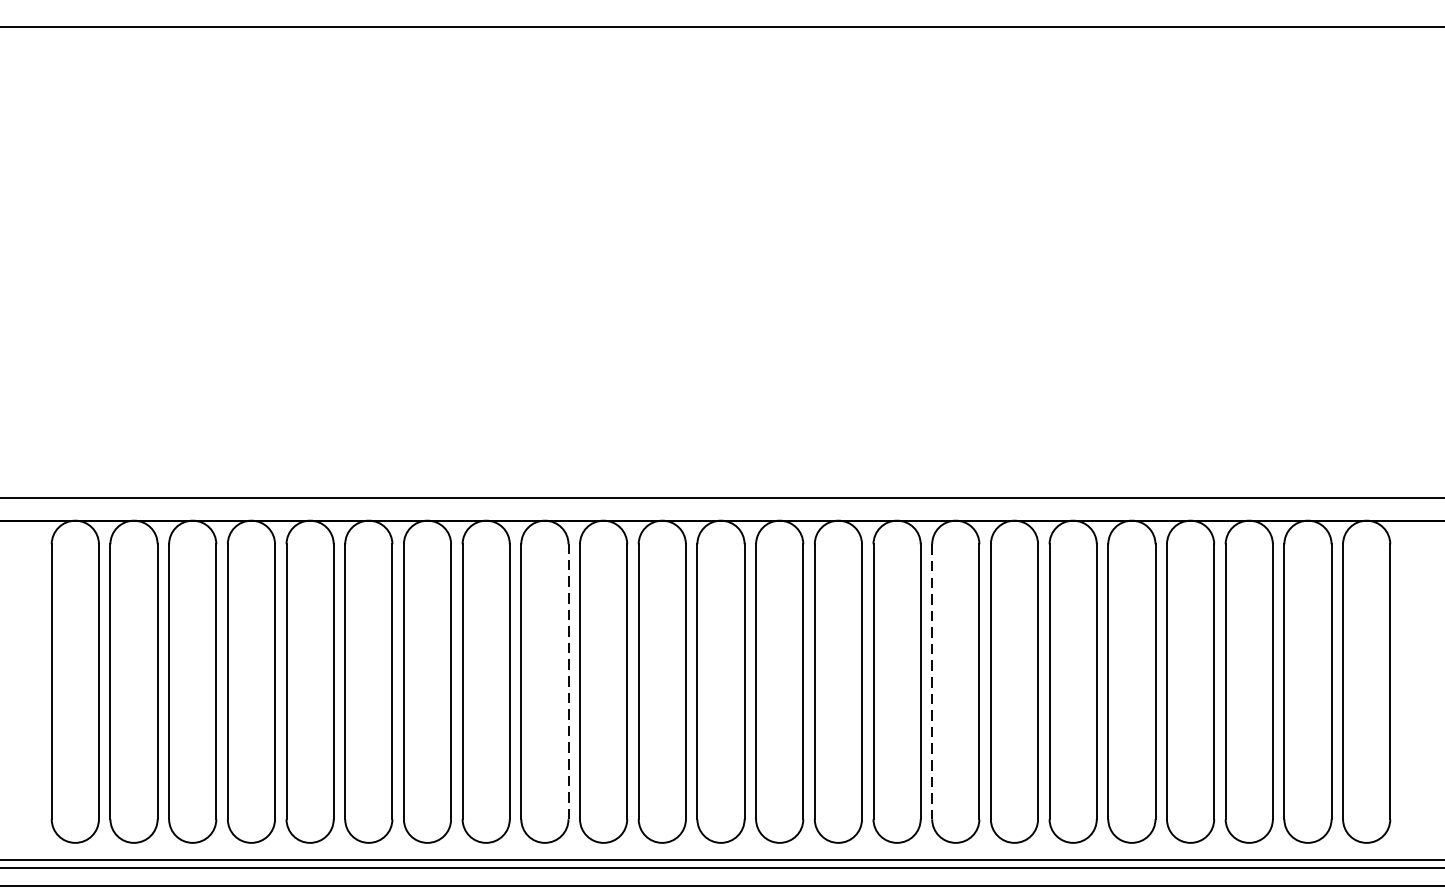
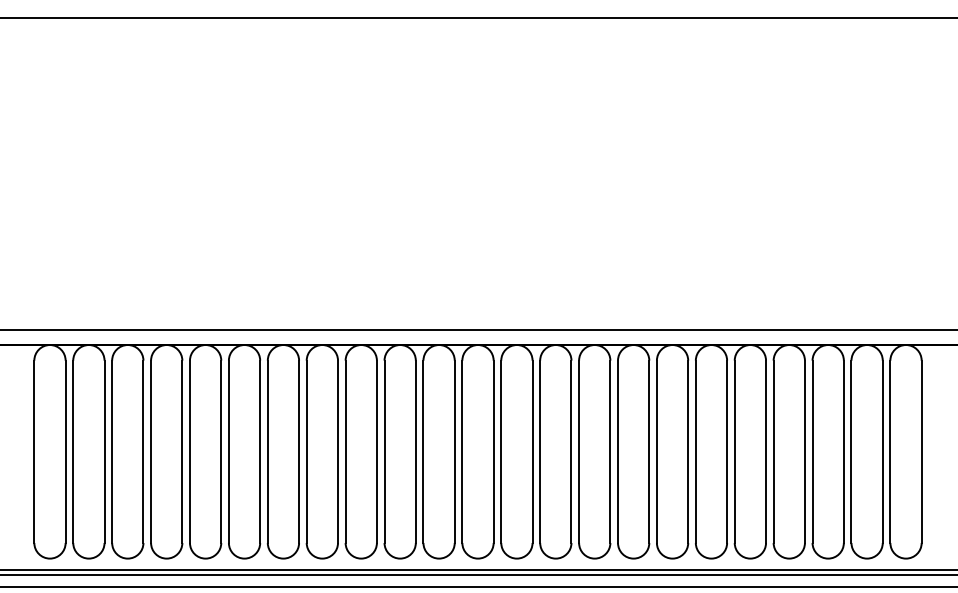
line: (567, 681) -> (376, 451), dashed -> solid
line: (932, 682) -> (618, 452), dashed -> solid

